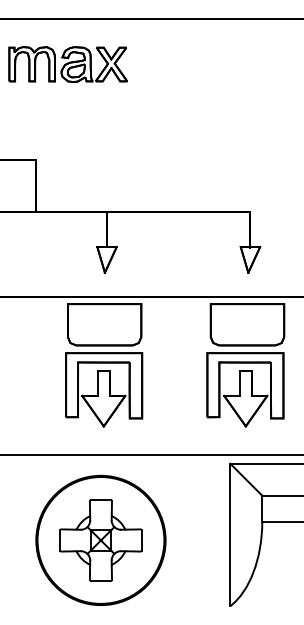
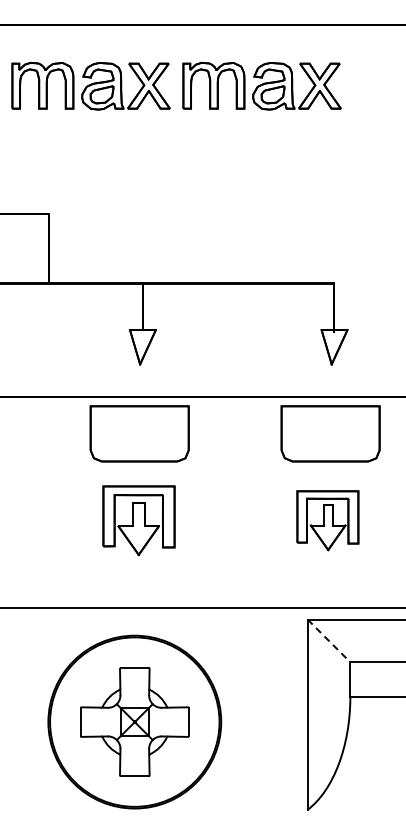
part: (195, 64) -> (261, 85), added
part: (103, 389) -> (138, 520), size x0.7
part: (245, 389) -> (327, 520), size x0.6
line: (246, 480) -> (329, 641), solid -> dashed

